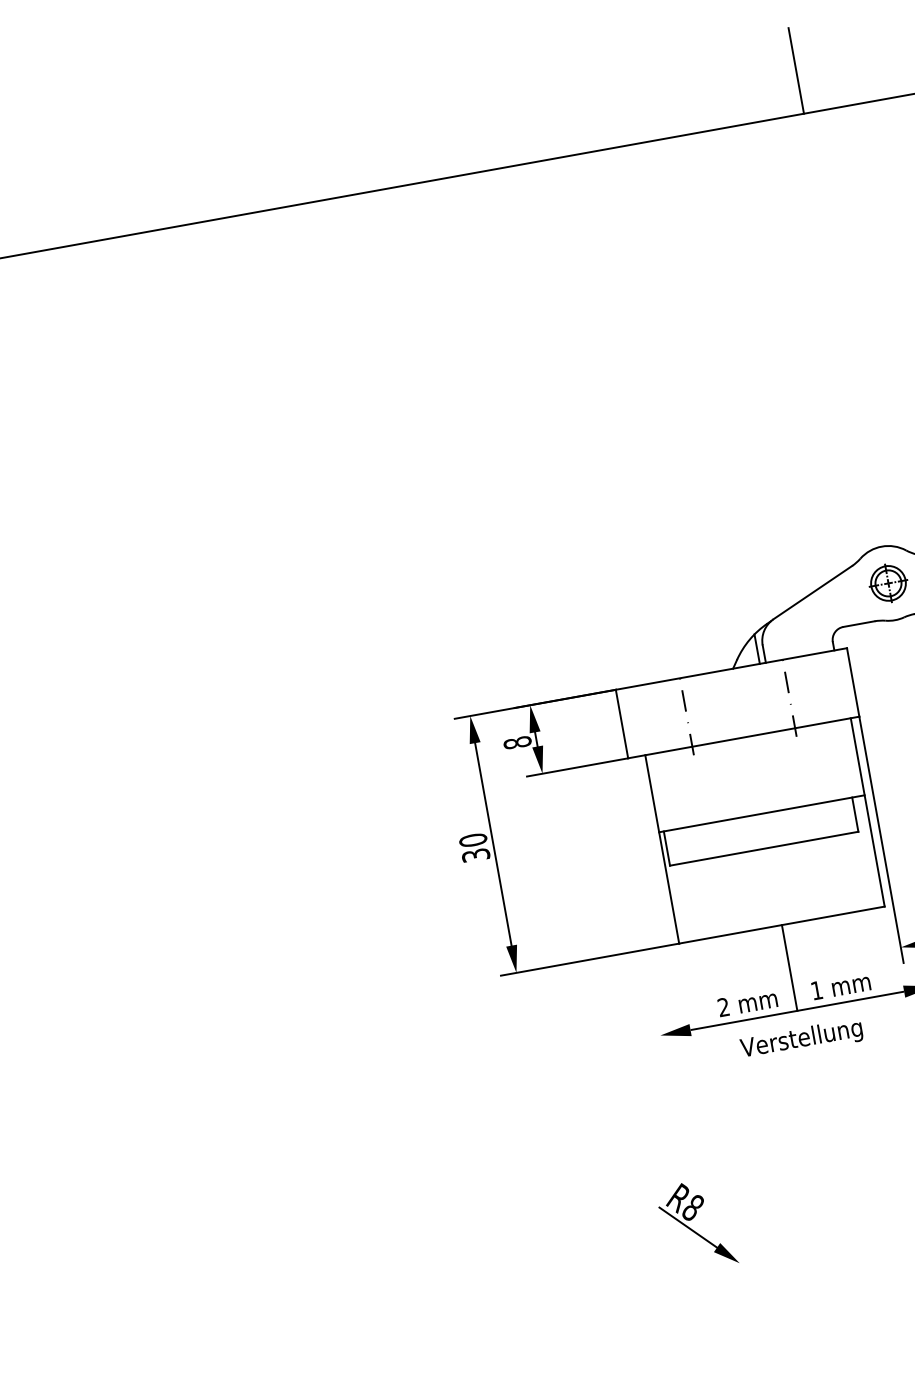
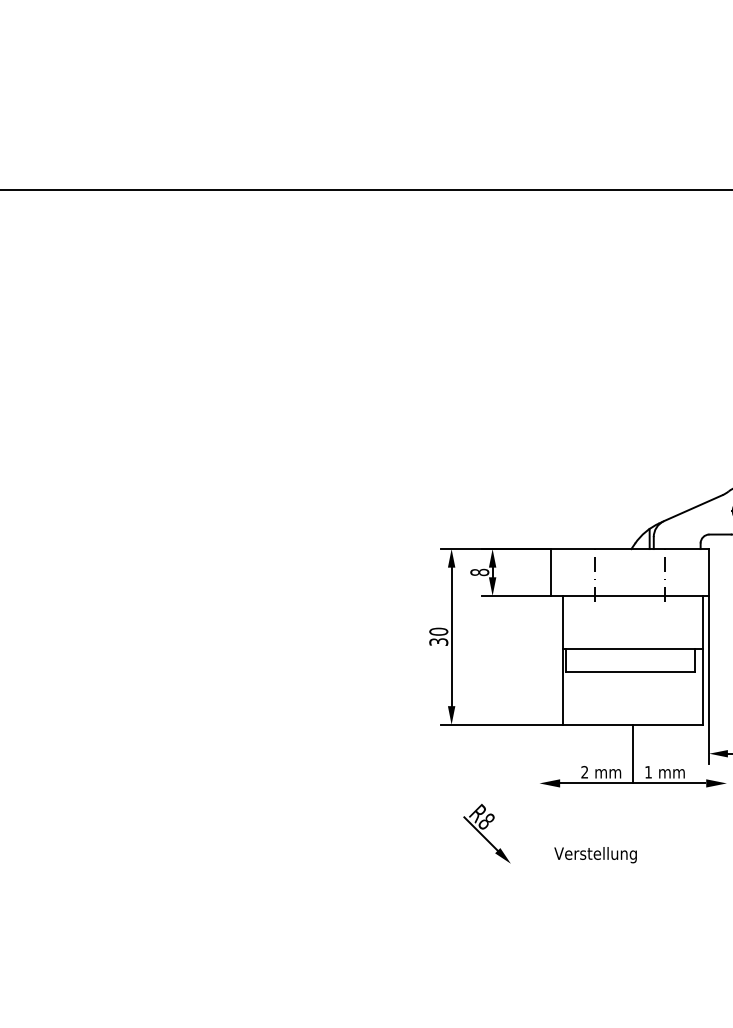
text: (801, 1040) -> (595, 855), moved
part: (696, 1225) -> (486, 833), moved

